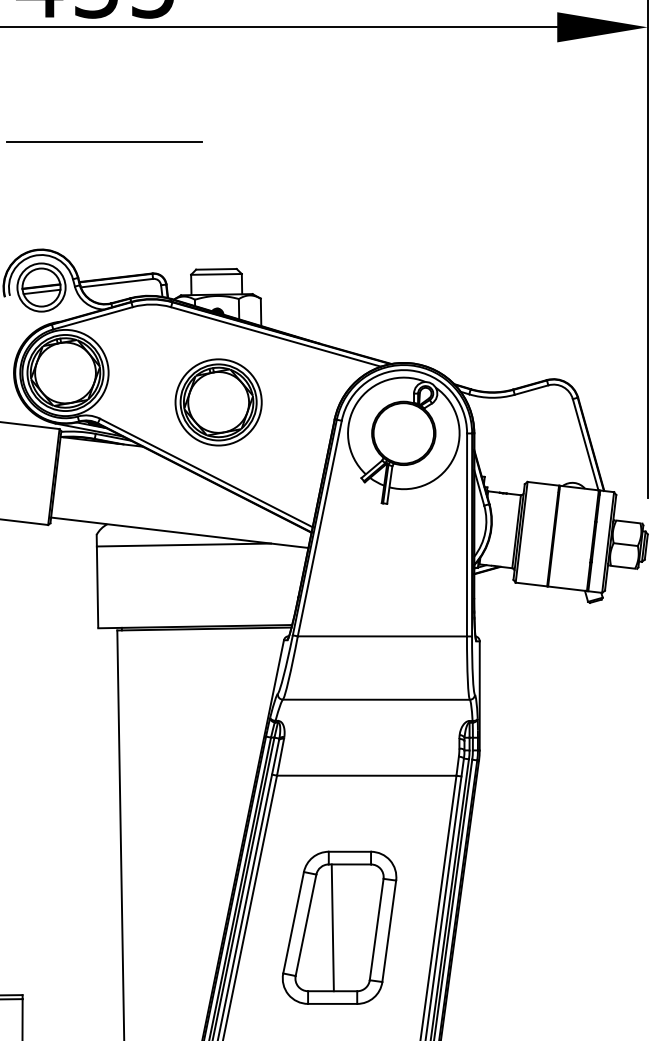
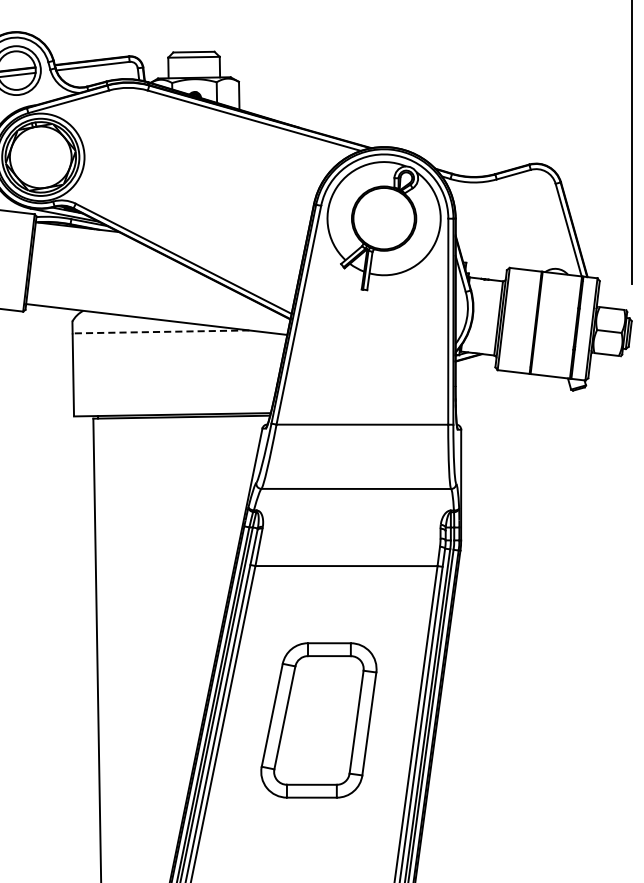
part: (218, 402) -> (196, 187), removed
line: (183, 545) -> (160, 332), solid -> dashed
line: (332, 927) -> (311, 720), removed

